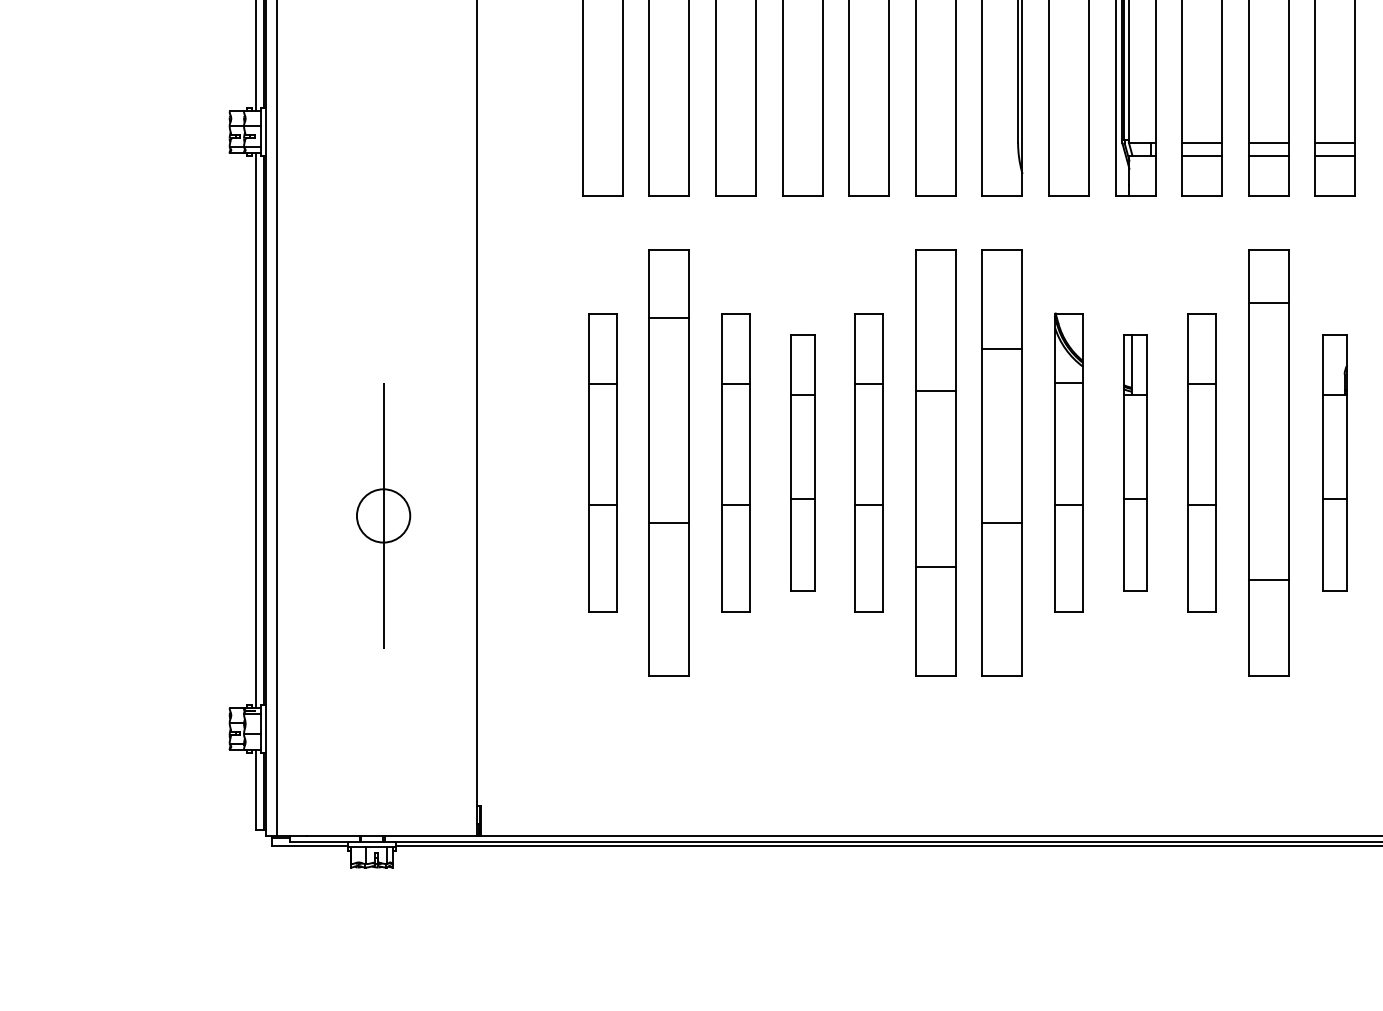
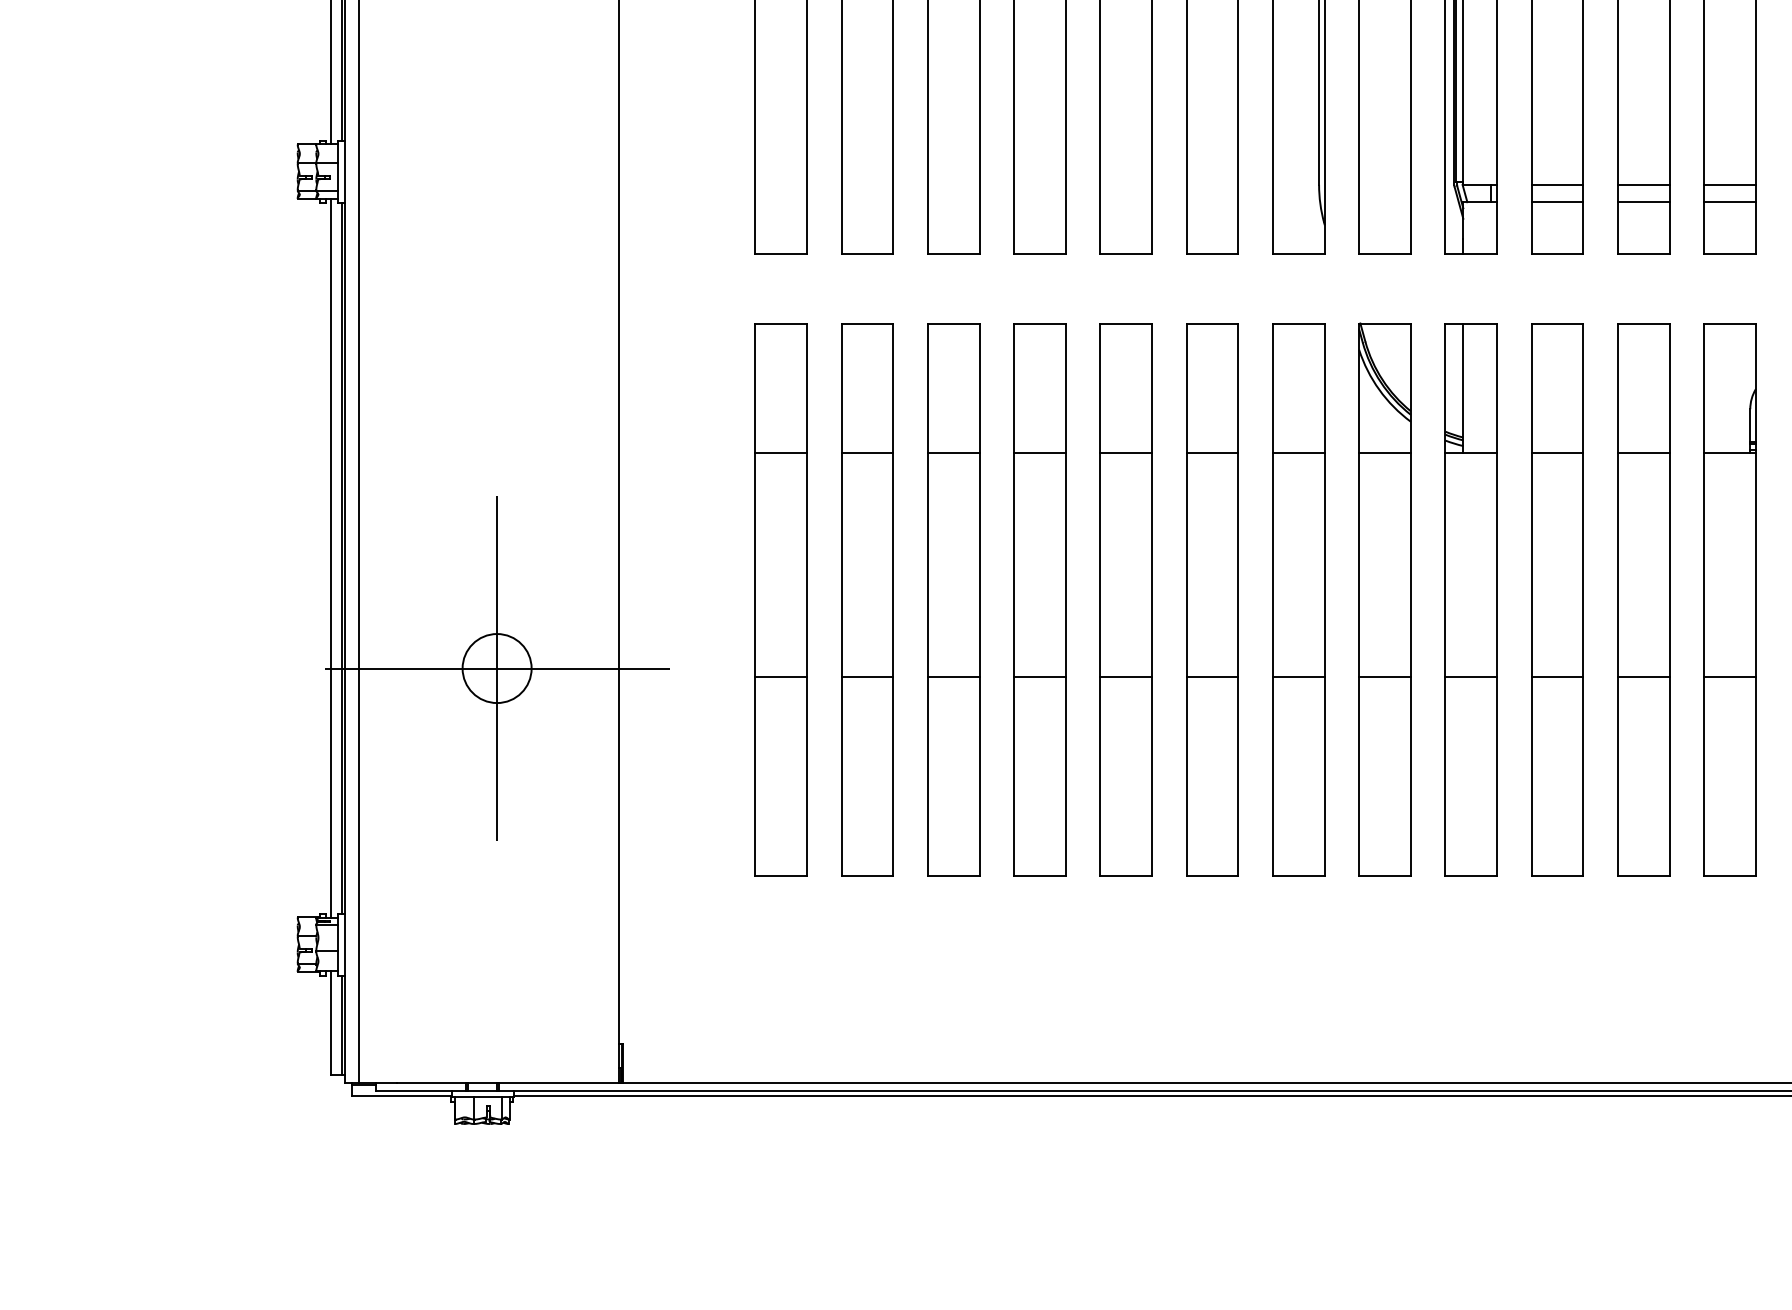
line: (1268, 302) -> (1643, 452), moved
line: (669, 317) -> (867, 452), moved
line: (935, 390) -> (1212, 452), moved
part: (602, 462) -> (780, 599), size x1.43
part: (735, 462) -> (953, 599), size x1.43
part: (802, 462) -> (1039, 599), size x1.67
part: (868, 462) -> (1125, 599), size x1.43
part: (1068, 462) -> (1384, 599), size x1.43
part: (1134, 462) -> (1470, 599), size x1.67
part: (1202, 462) -> (1557, 599), size x1.43
part: (1334, 462) -> (1729, 599), size x1.67
line: (383, 515) -> (496, 668), added
line: (935, 567) -> (1212, 677), moved
line: (1268, 579) -> (1643, 677), moved

